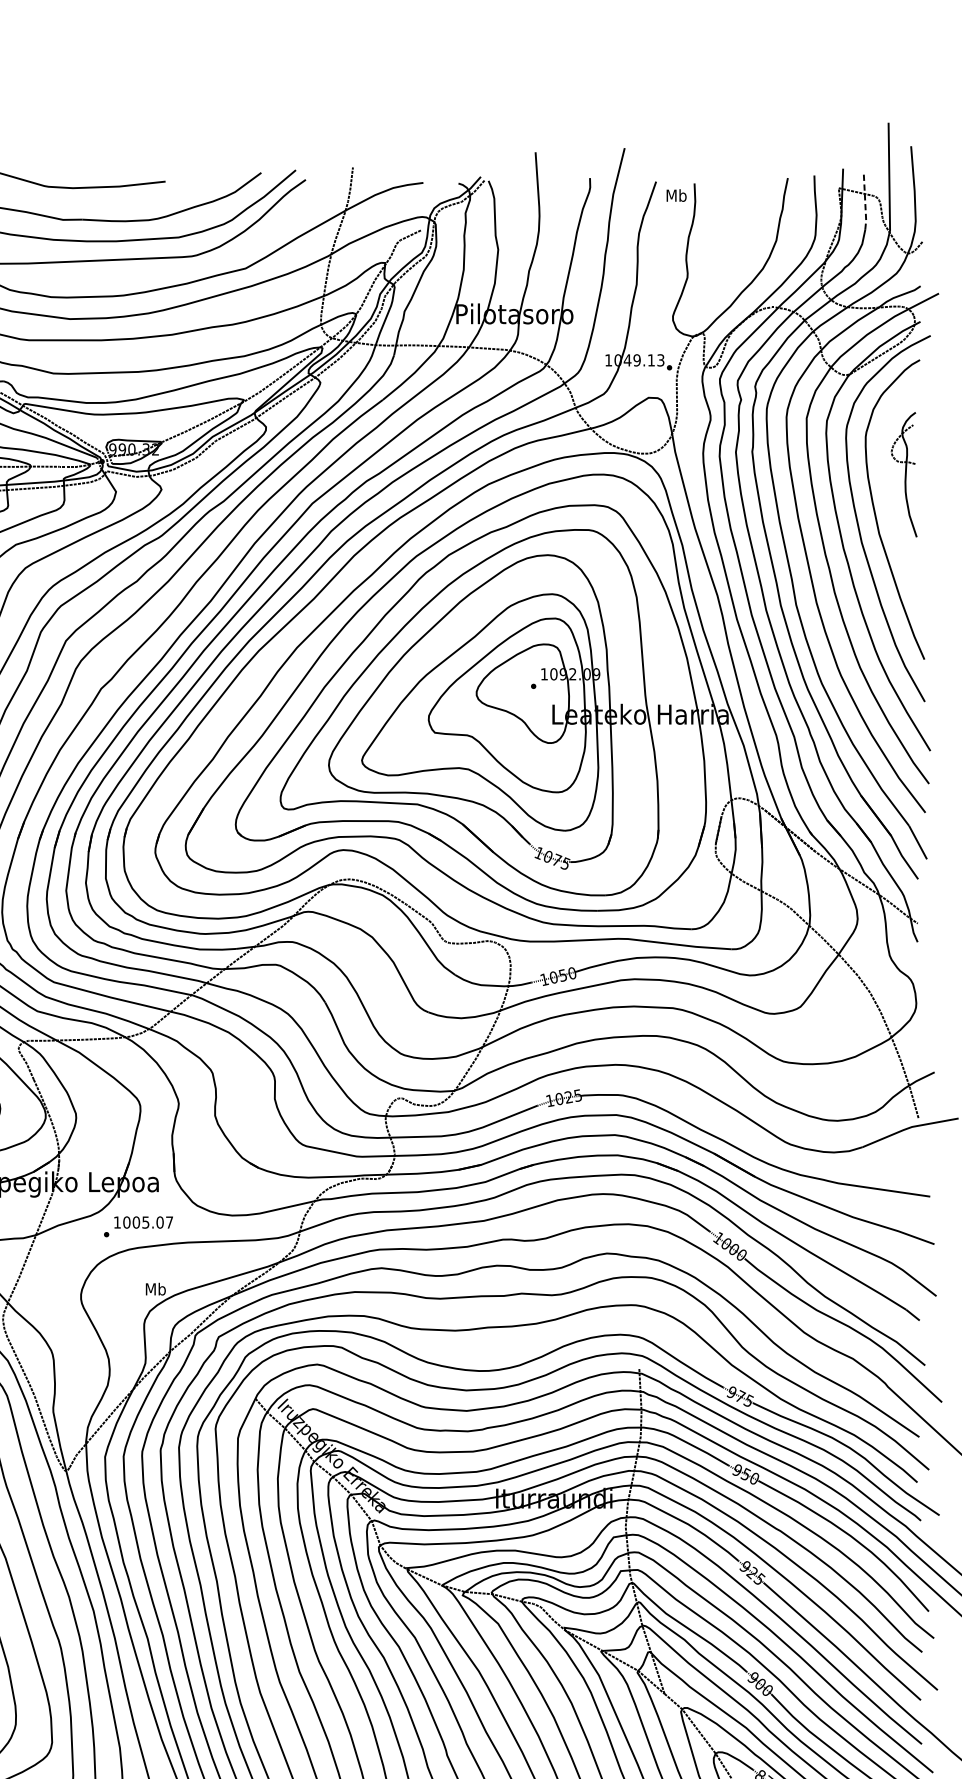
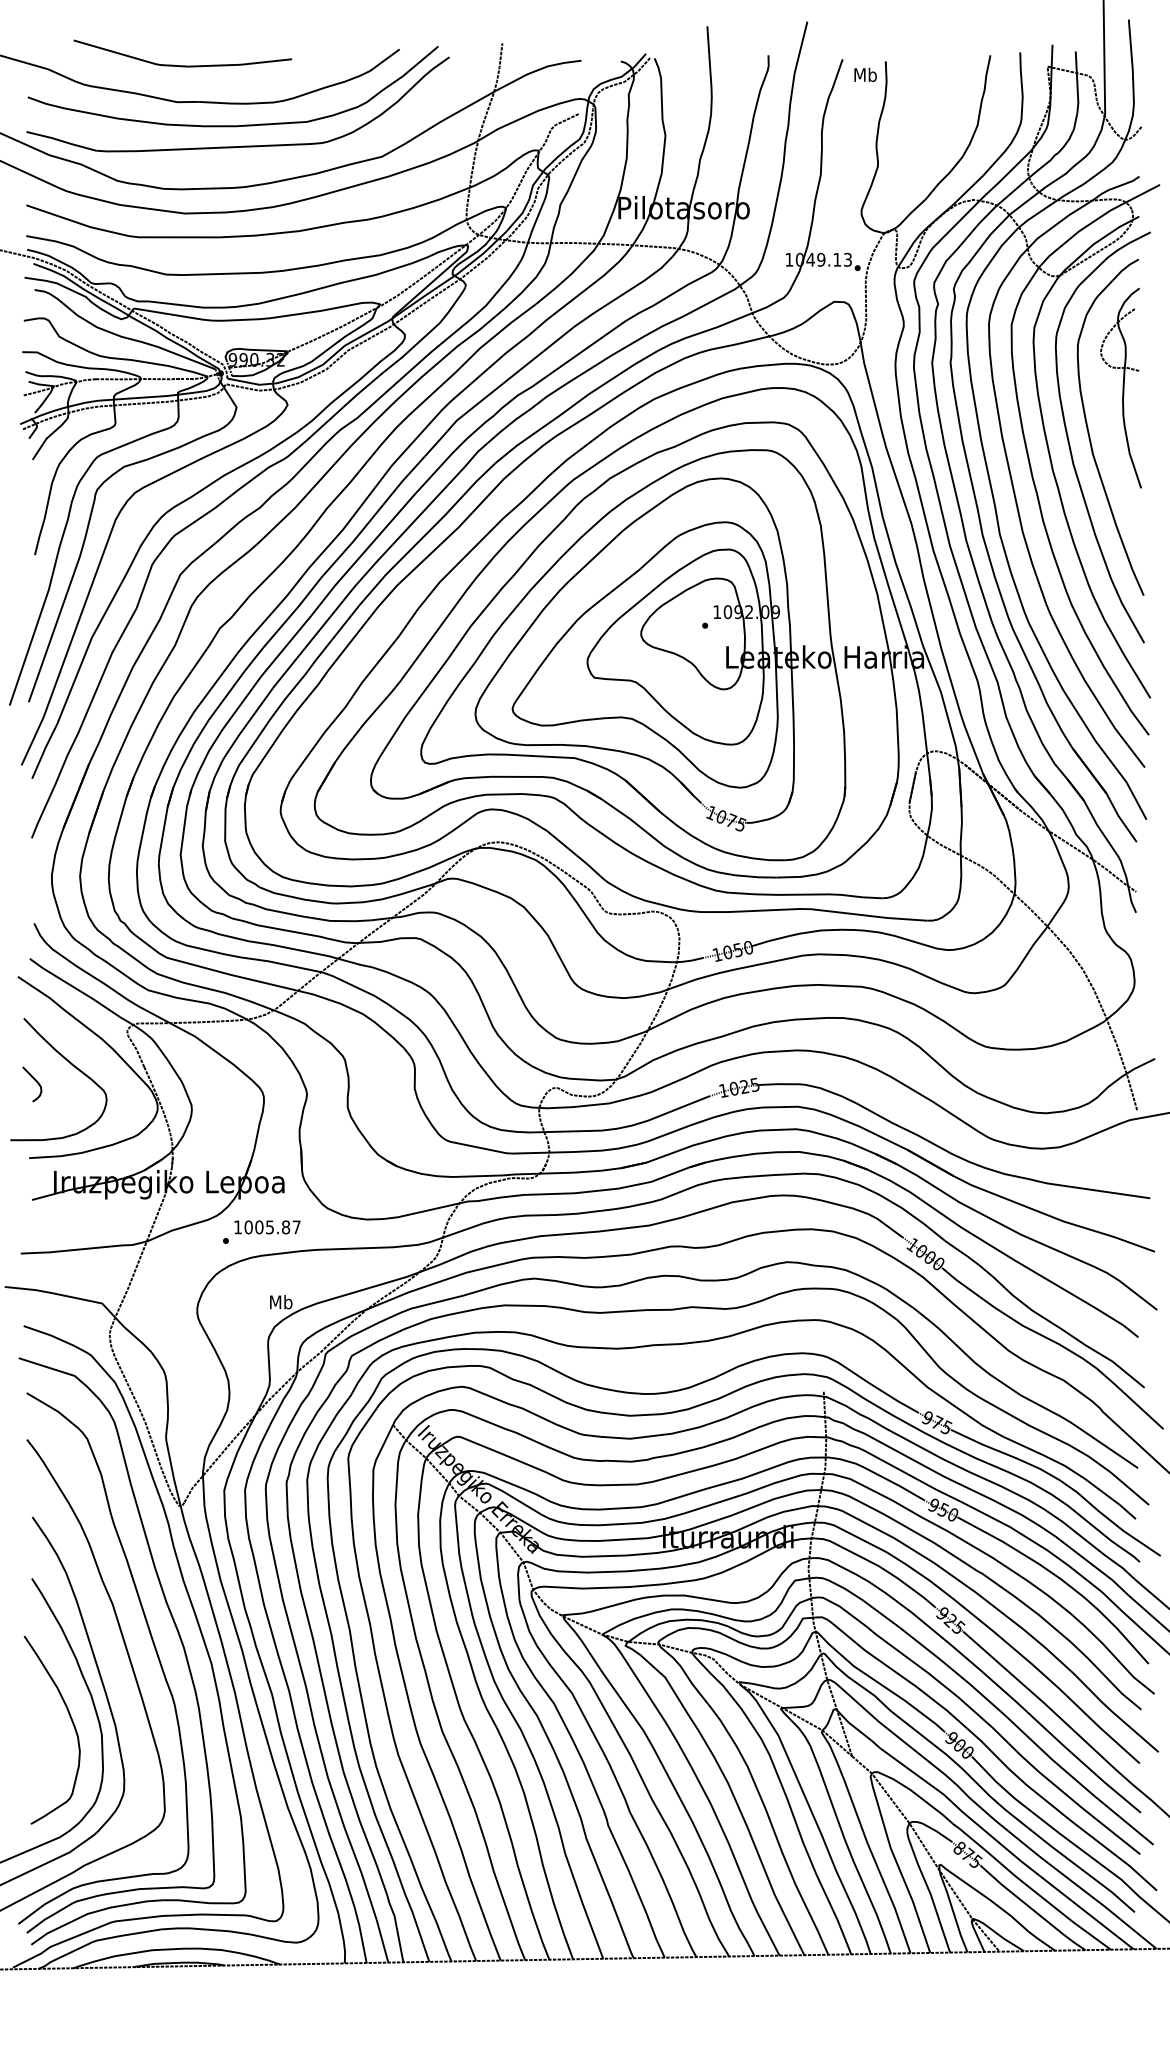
line: (865, 203) -> (1077, 83), dashed -> solid
part: (903, 475) -> (1120, 388), size x1.43
text: (159, 1222) -> (285, 1227), 1005.07 -> 1005.87

